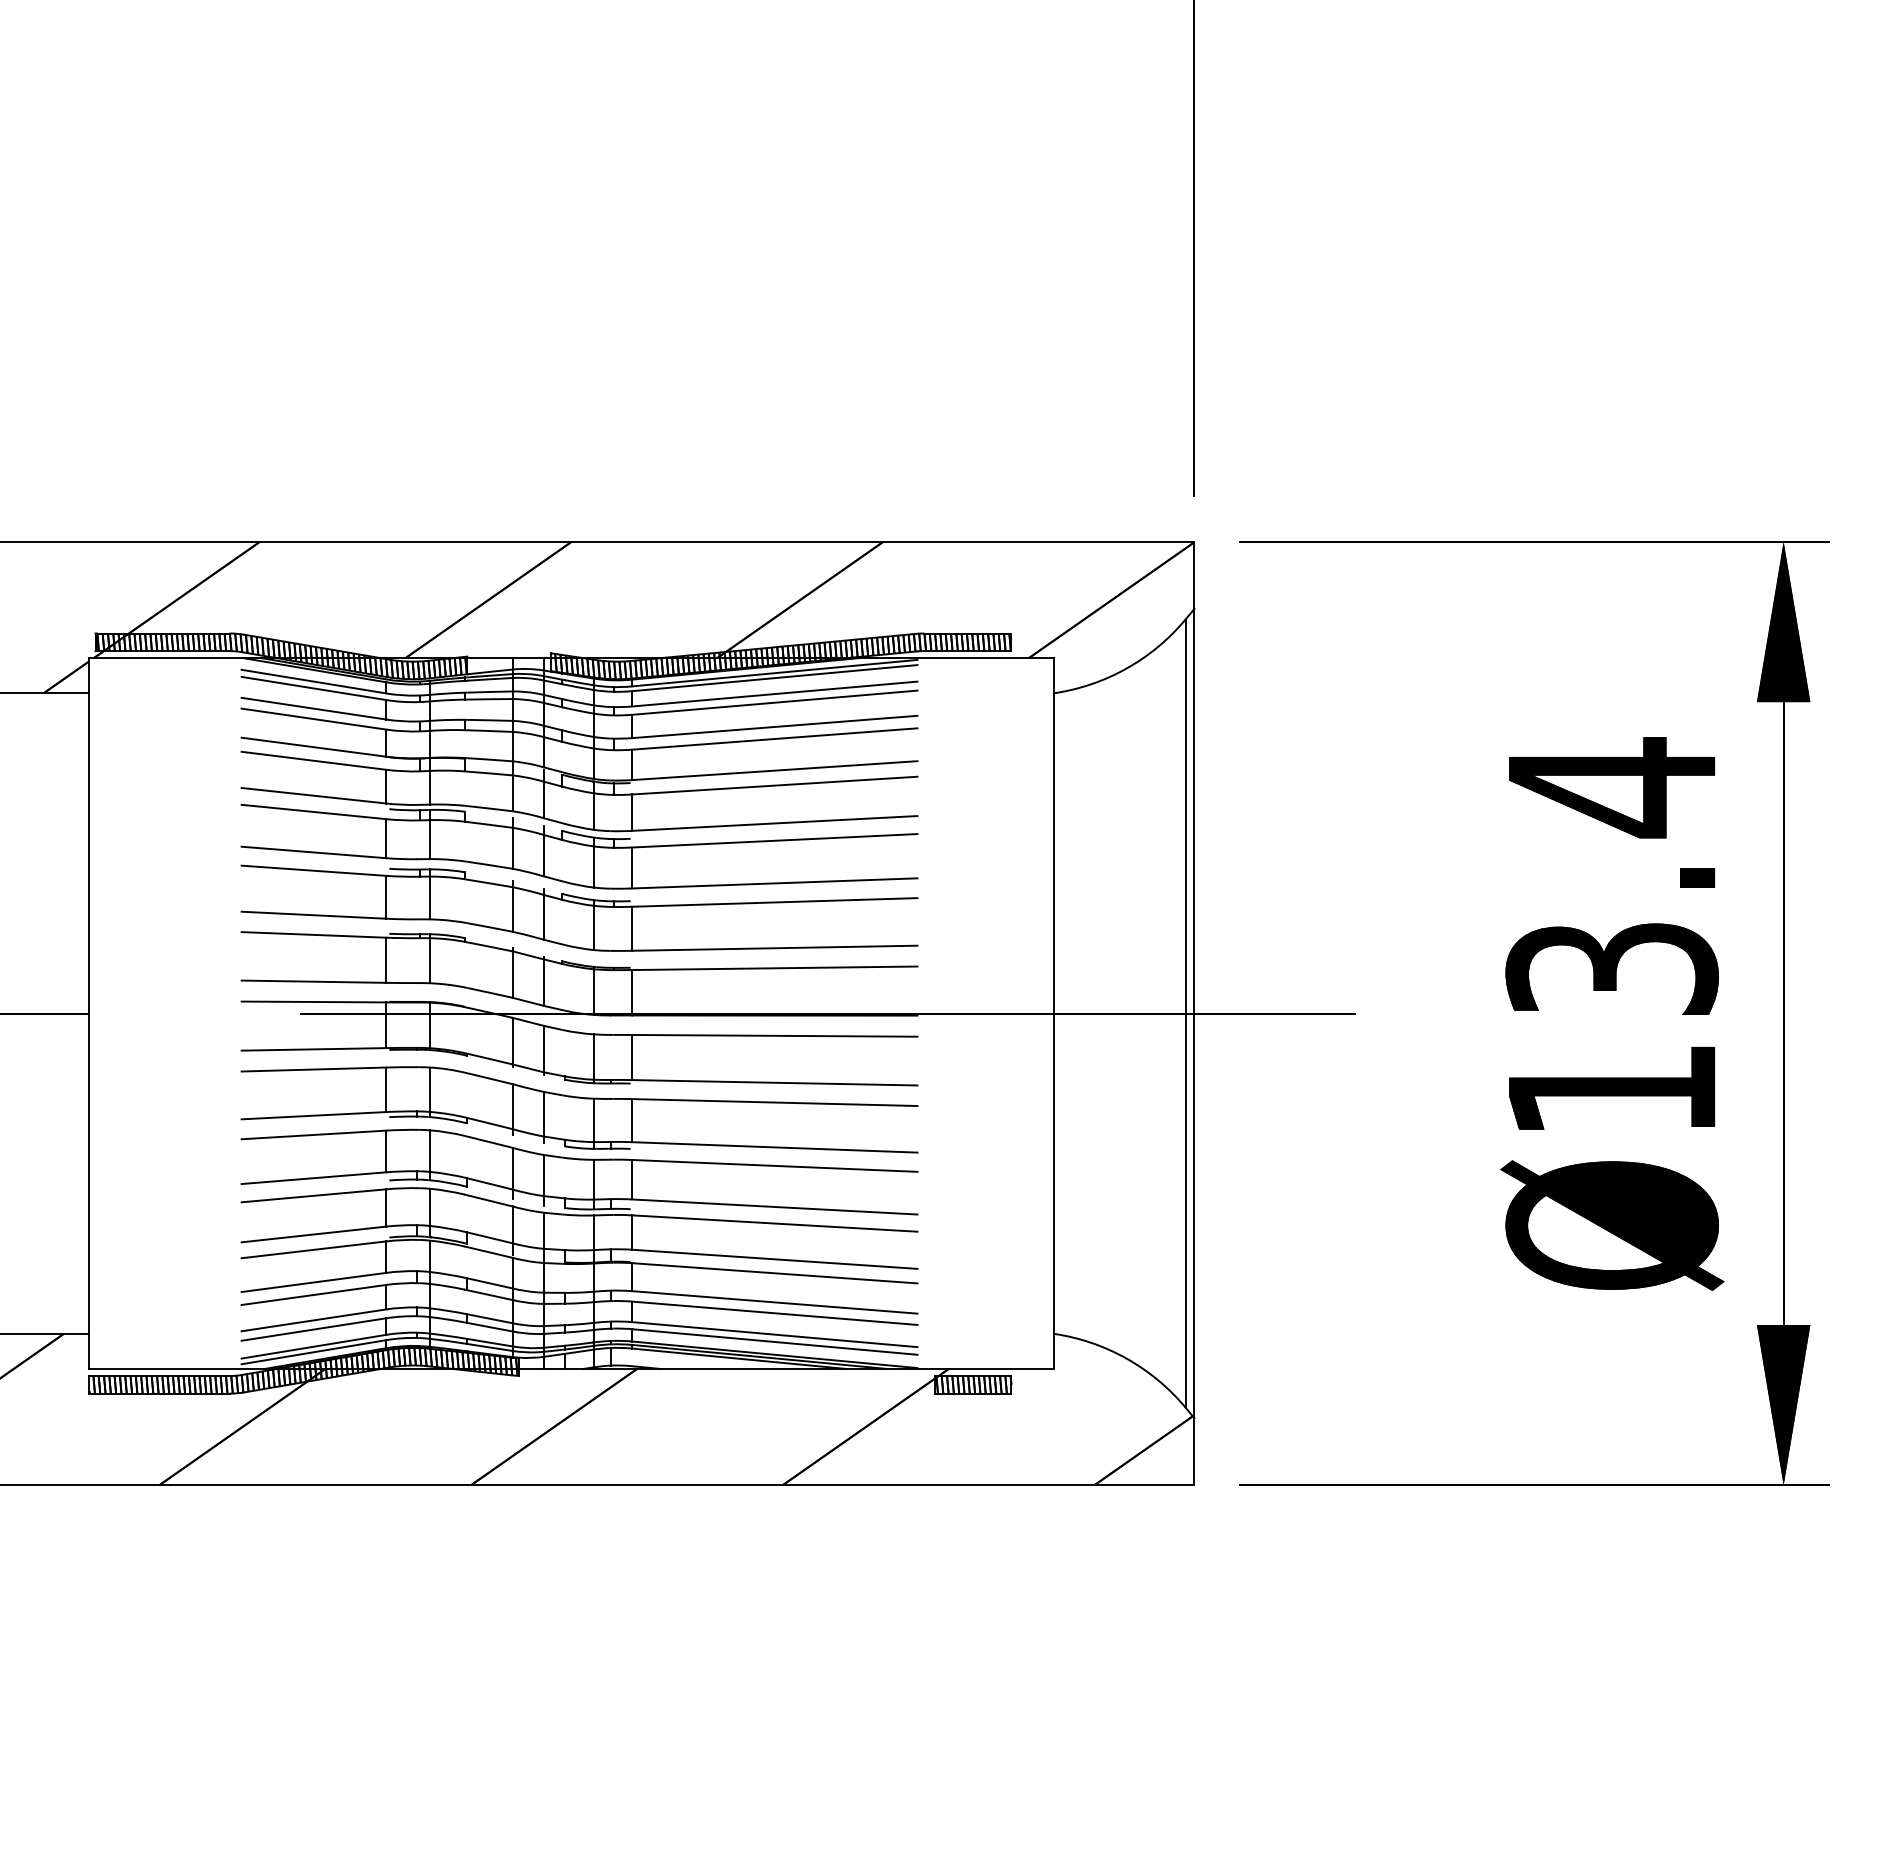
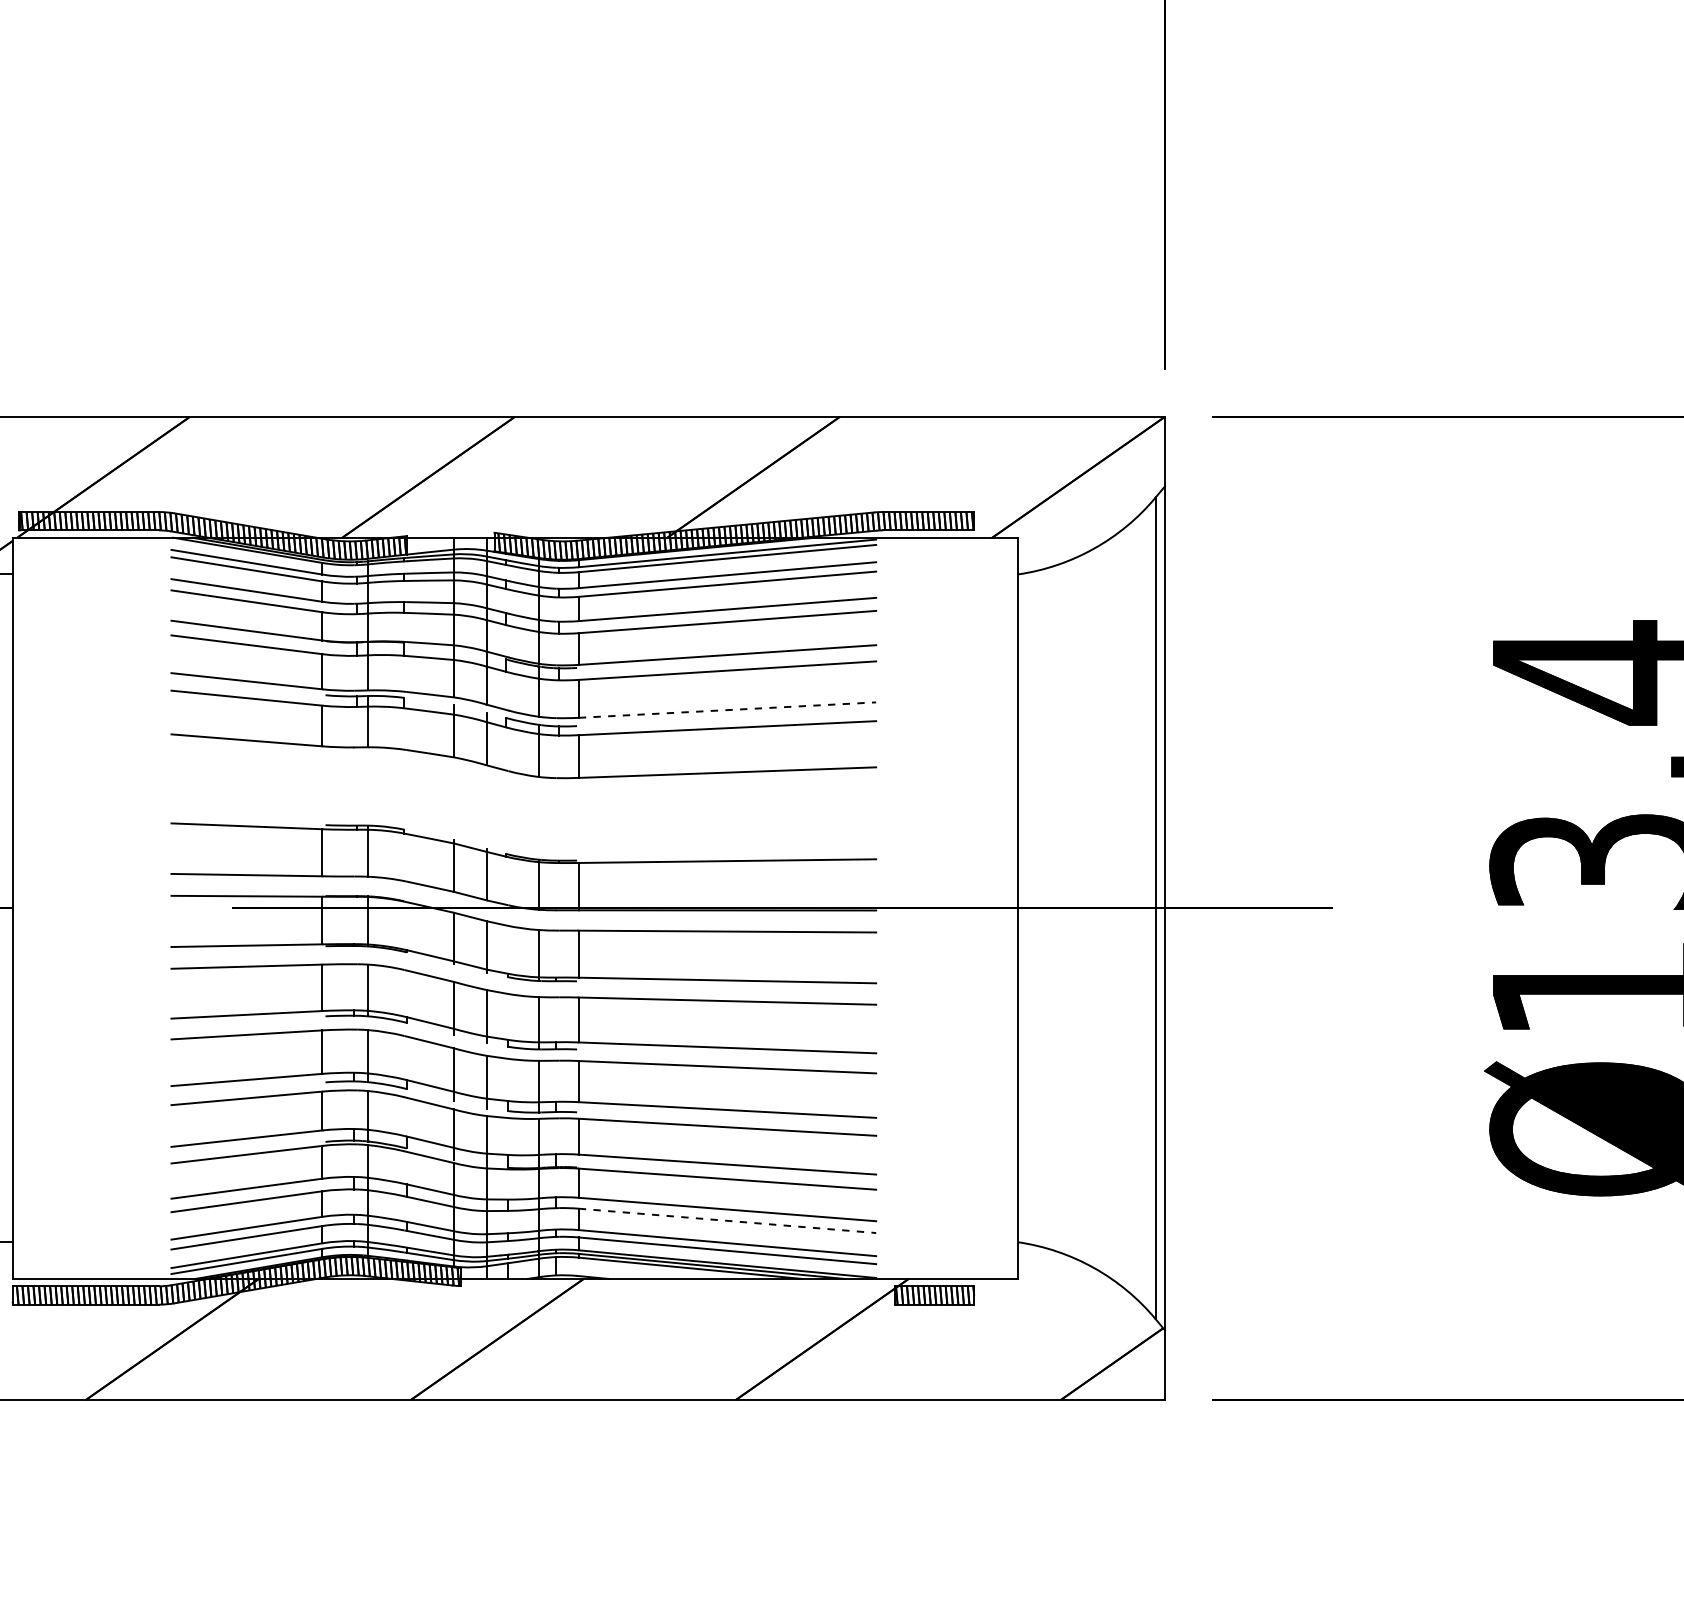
line: (774, 823) -> (727, 710), solid -> dashed
part: (579, 907) -> (523, 797), removed
line: (775, 1313) -> (728, 1221), solid -> dashed

